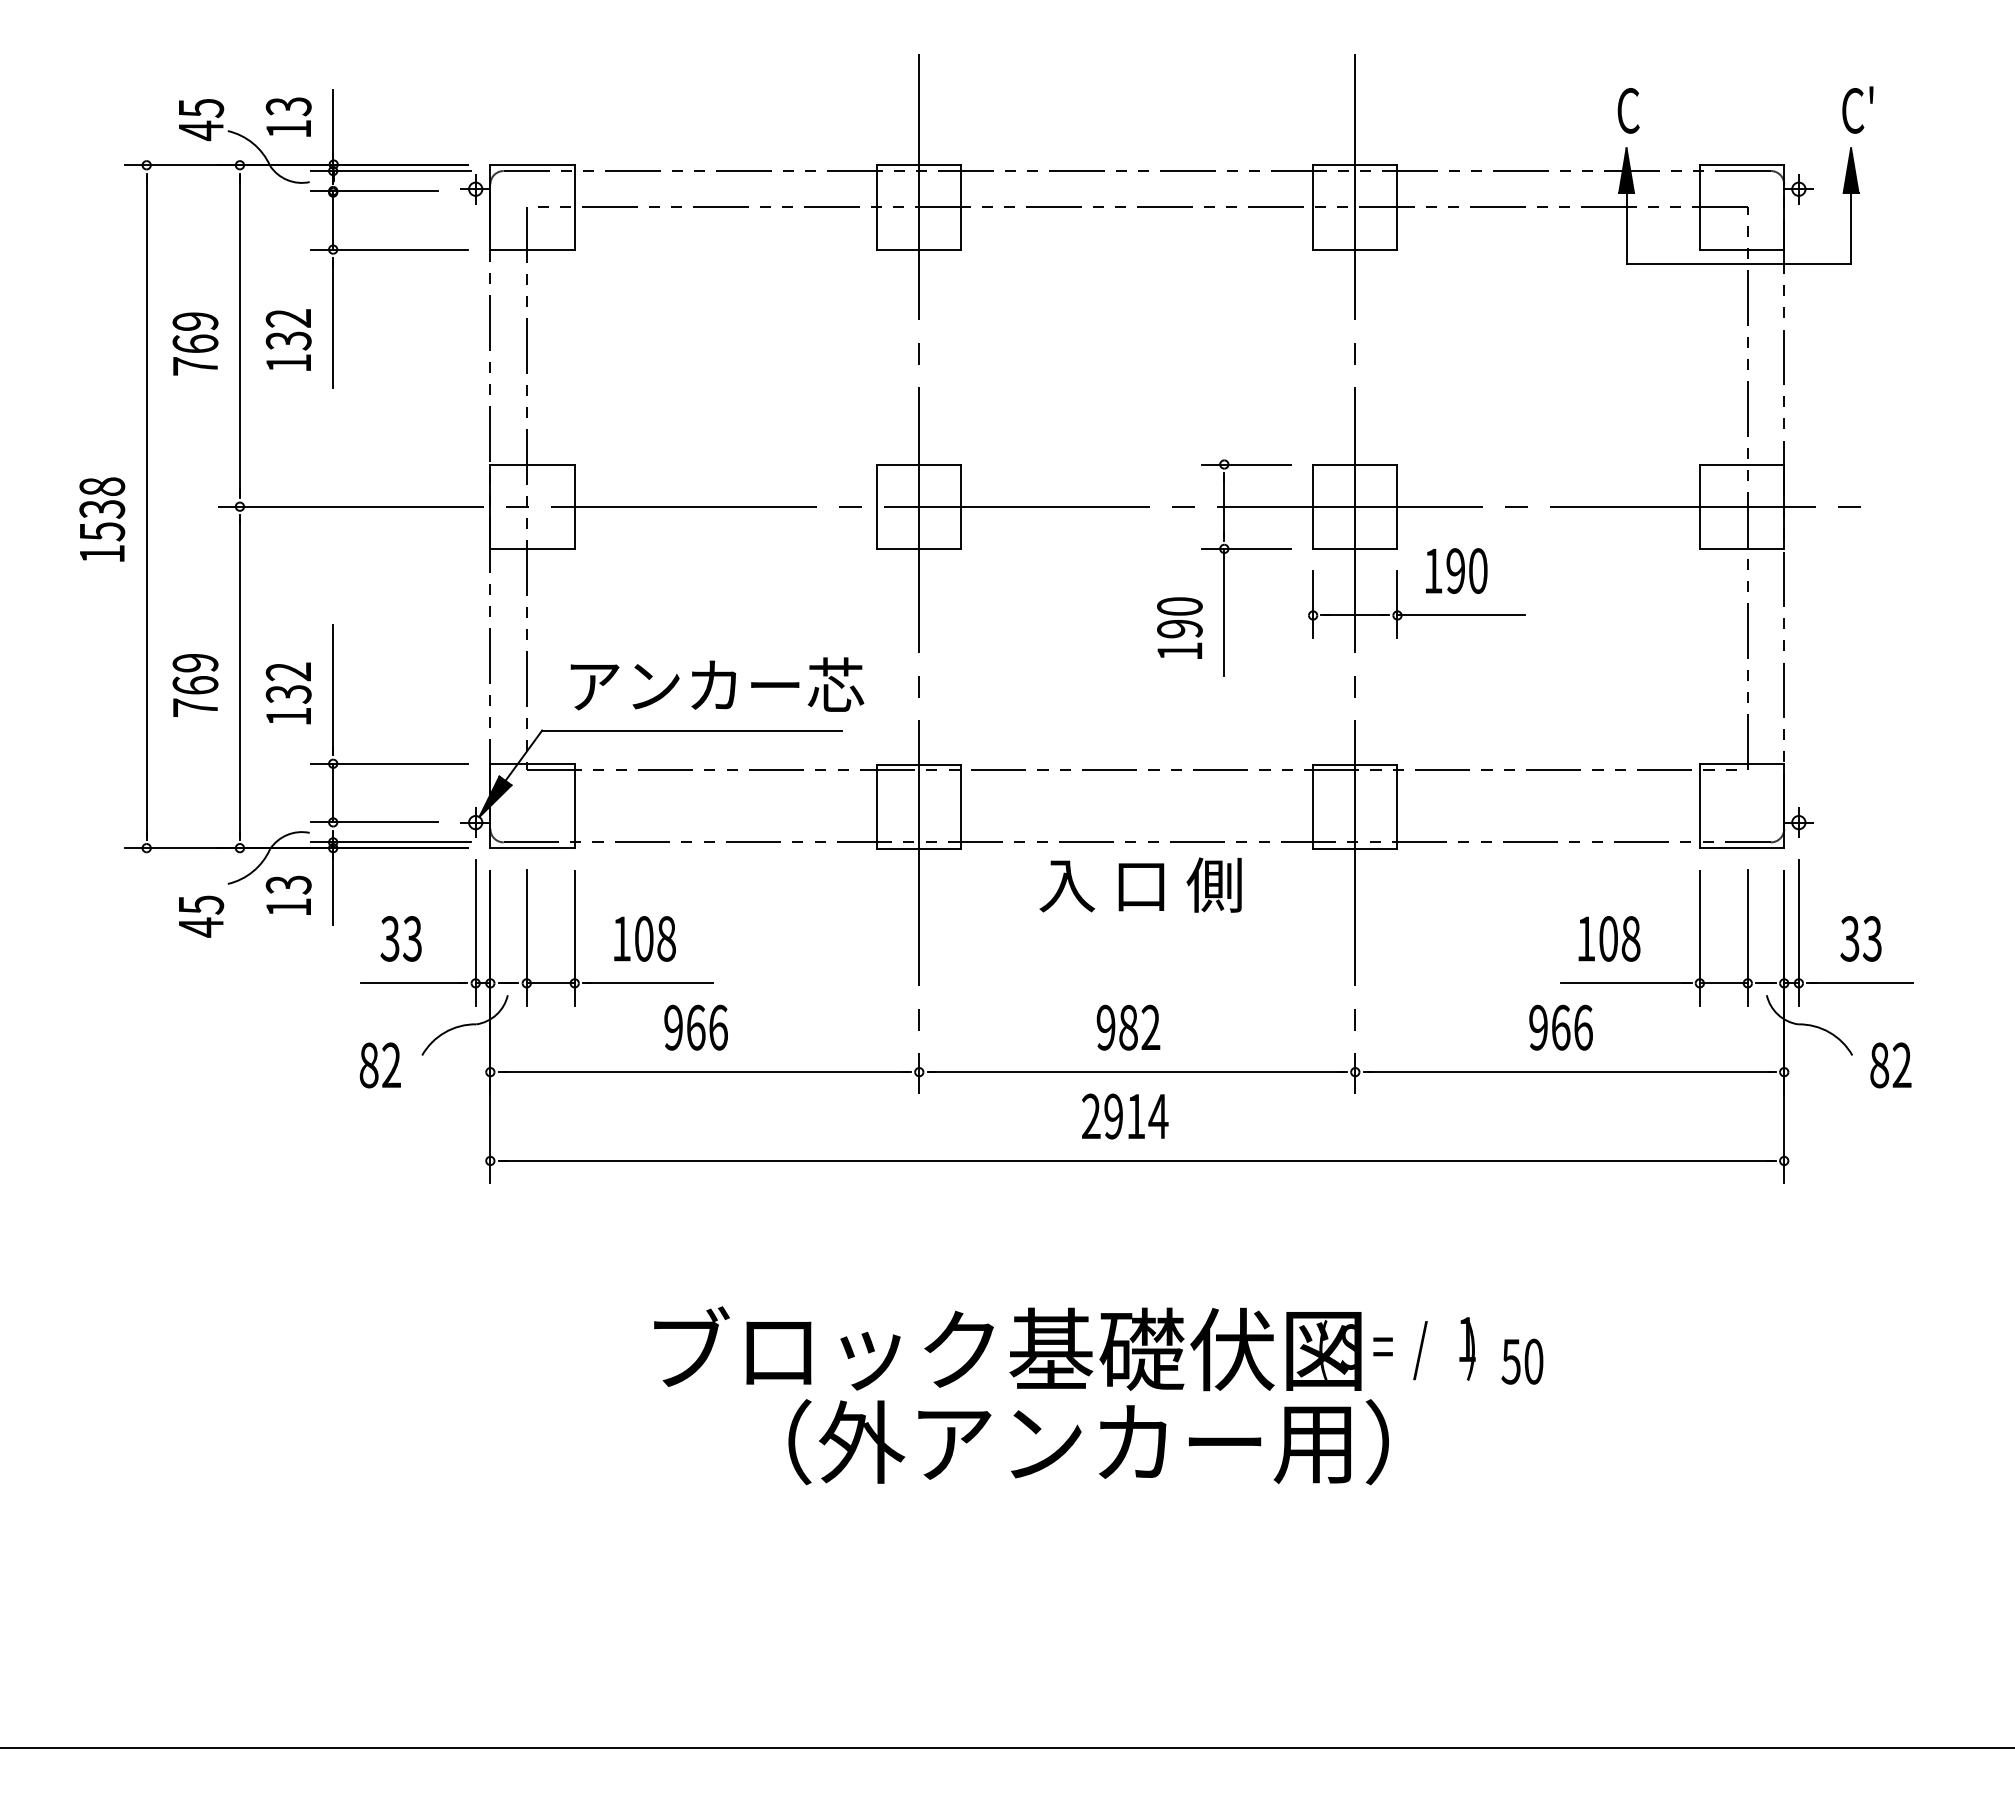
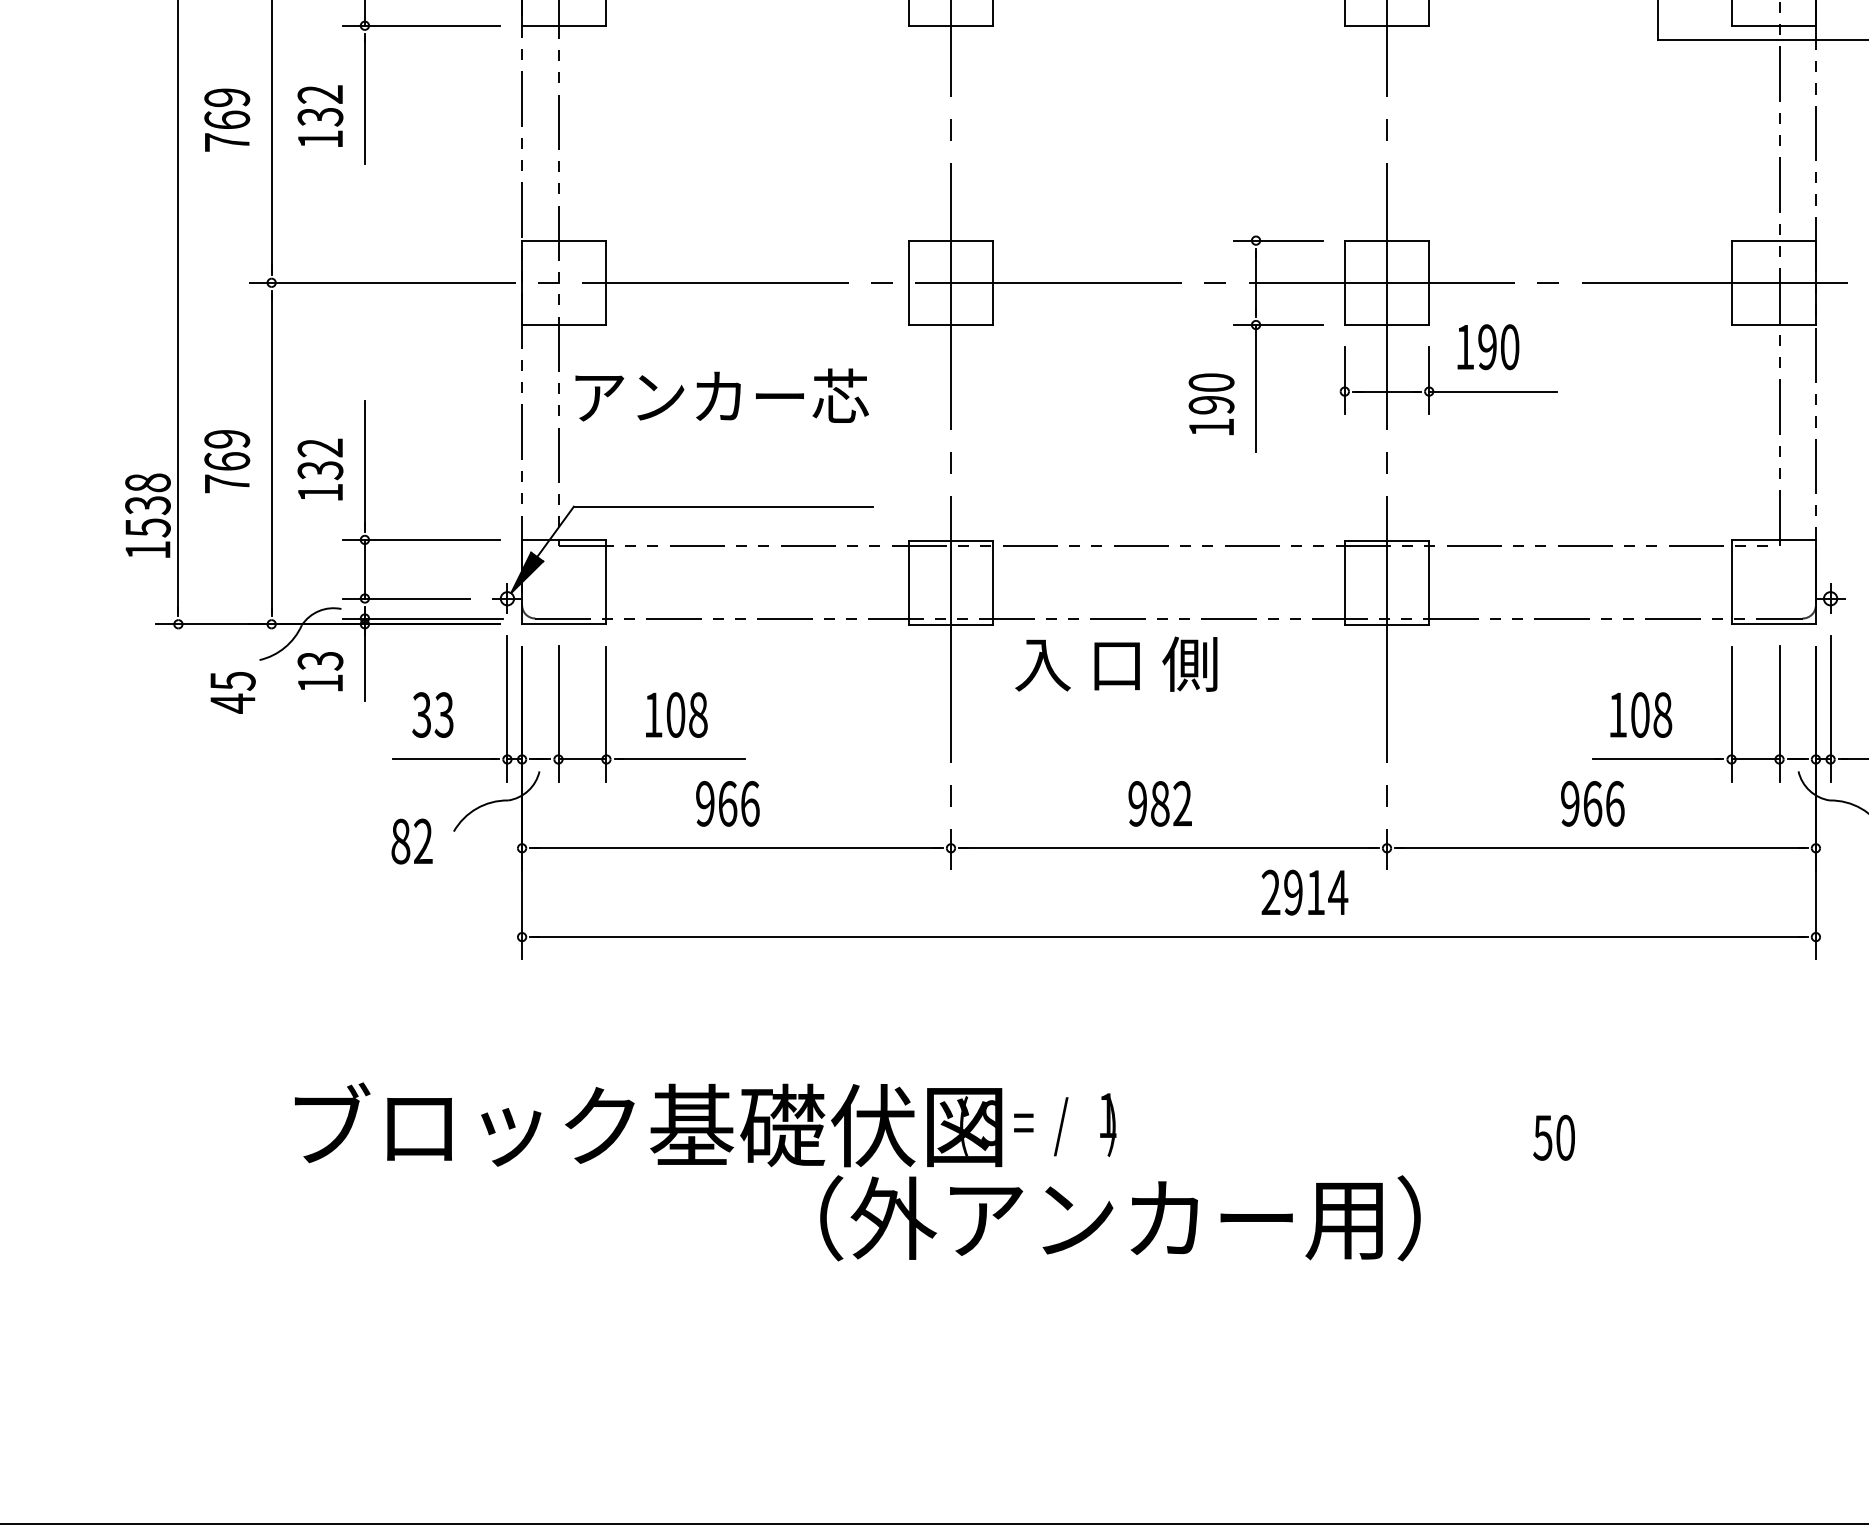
text: (102, 519) -> (148, 515), moved
text: (717, 684) -> (722, 395), moved
text: (1140, 884) -> (1116, 663), moved
text: (1125, 1116) -> (1305, 892), moved
text: (1064, 1348) -> (705, 1124), moved

